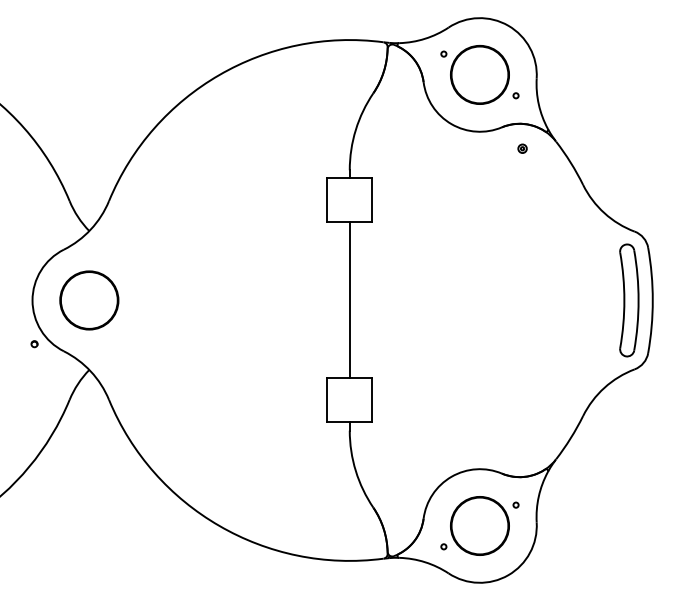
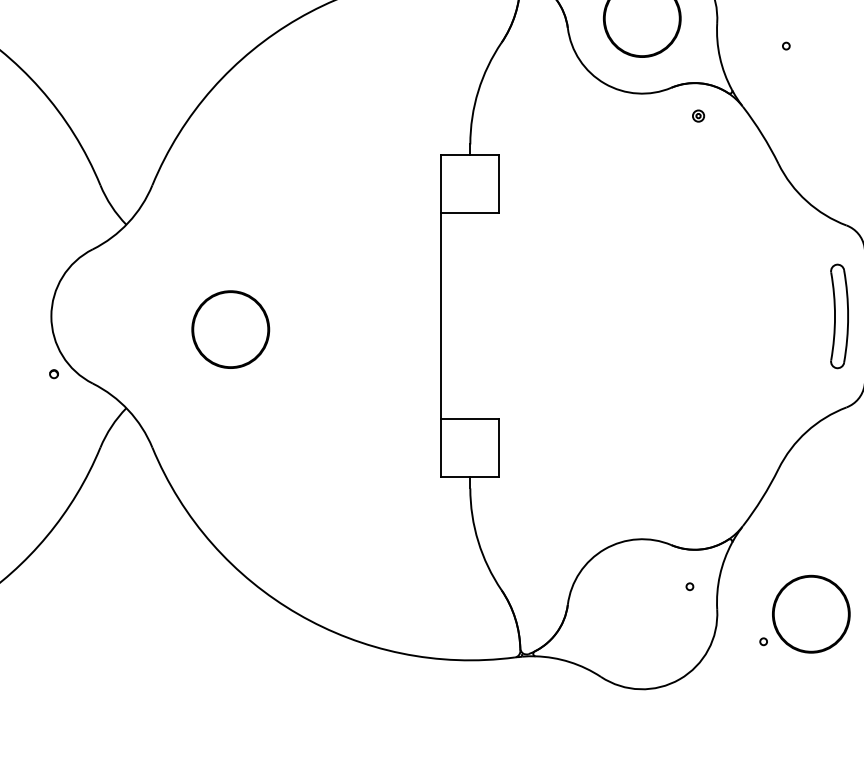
circle: (515, 95) -> (785, 45), moved
circle: (89, 300) -> (230, 329), moved
line: (349, 300) -> (440, 316), moved
part: (629, 300) -> (839, 316), size x0.7
part: (474, 525) -> (804, 613), moved

